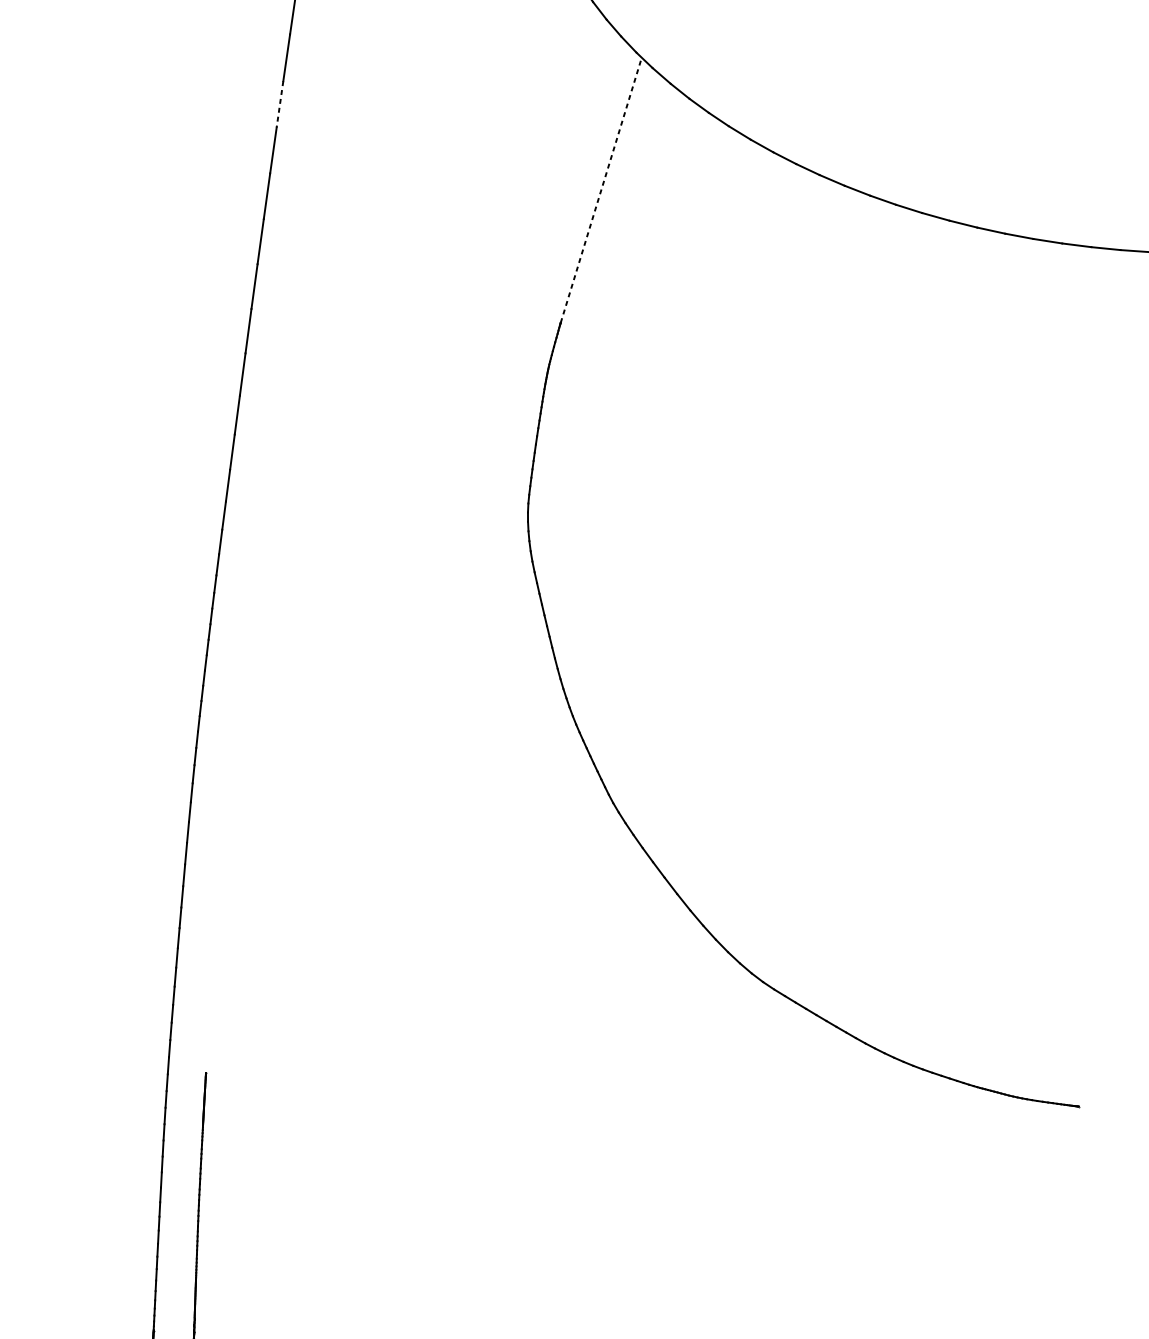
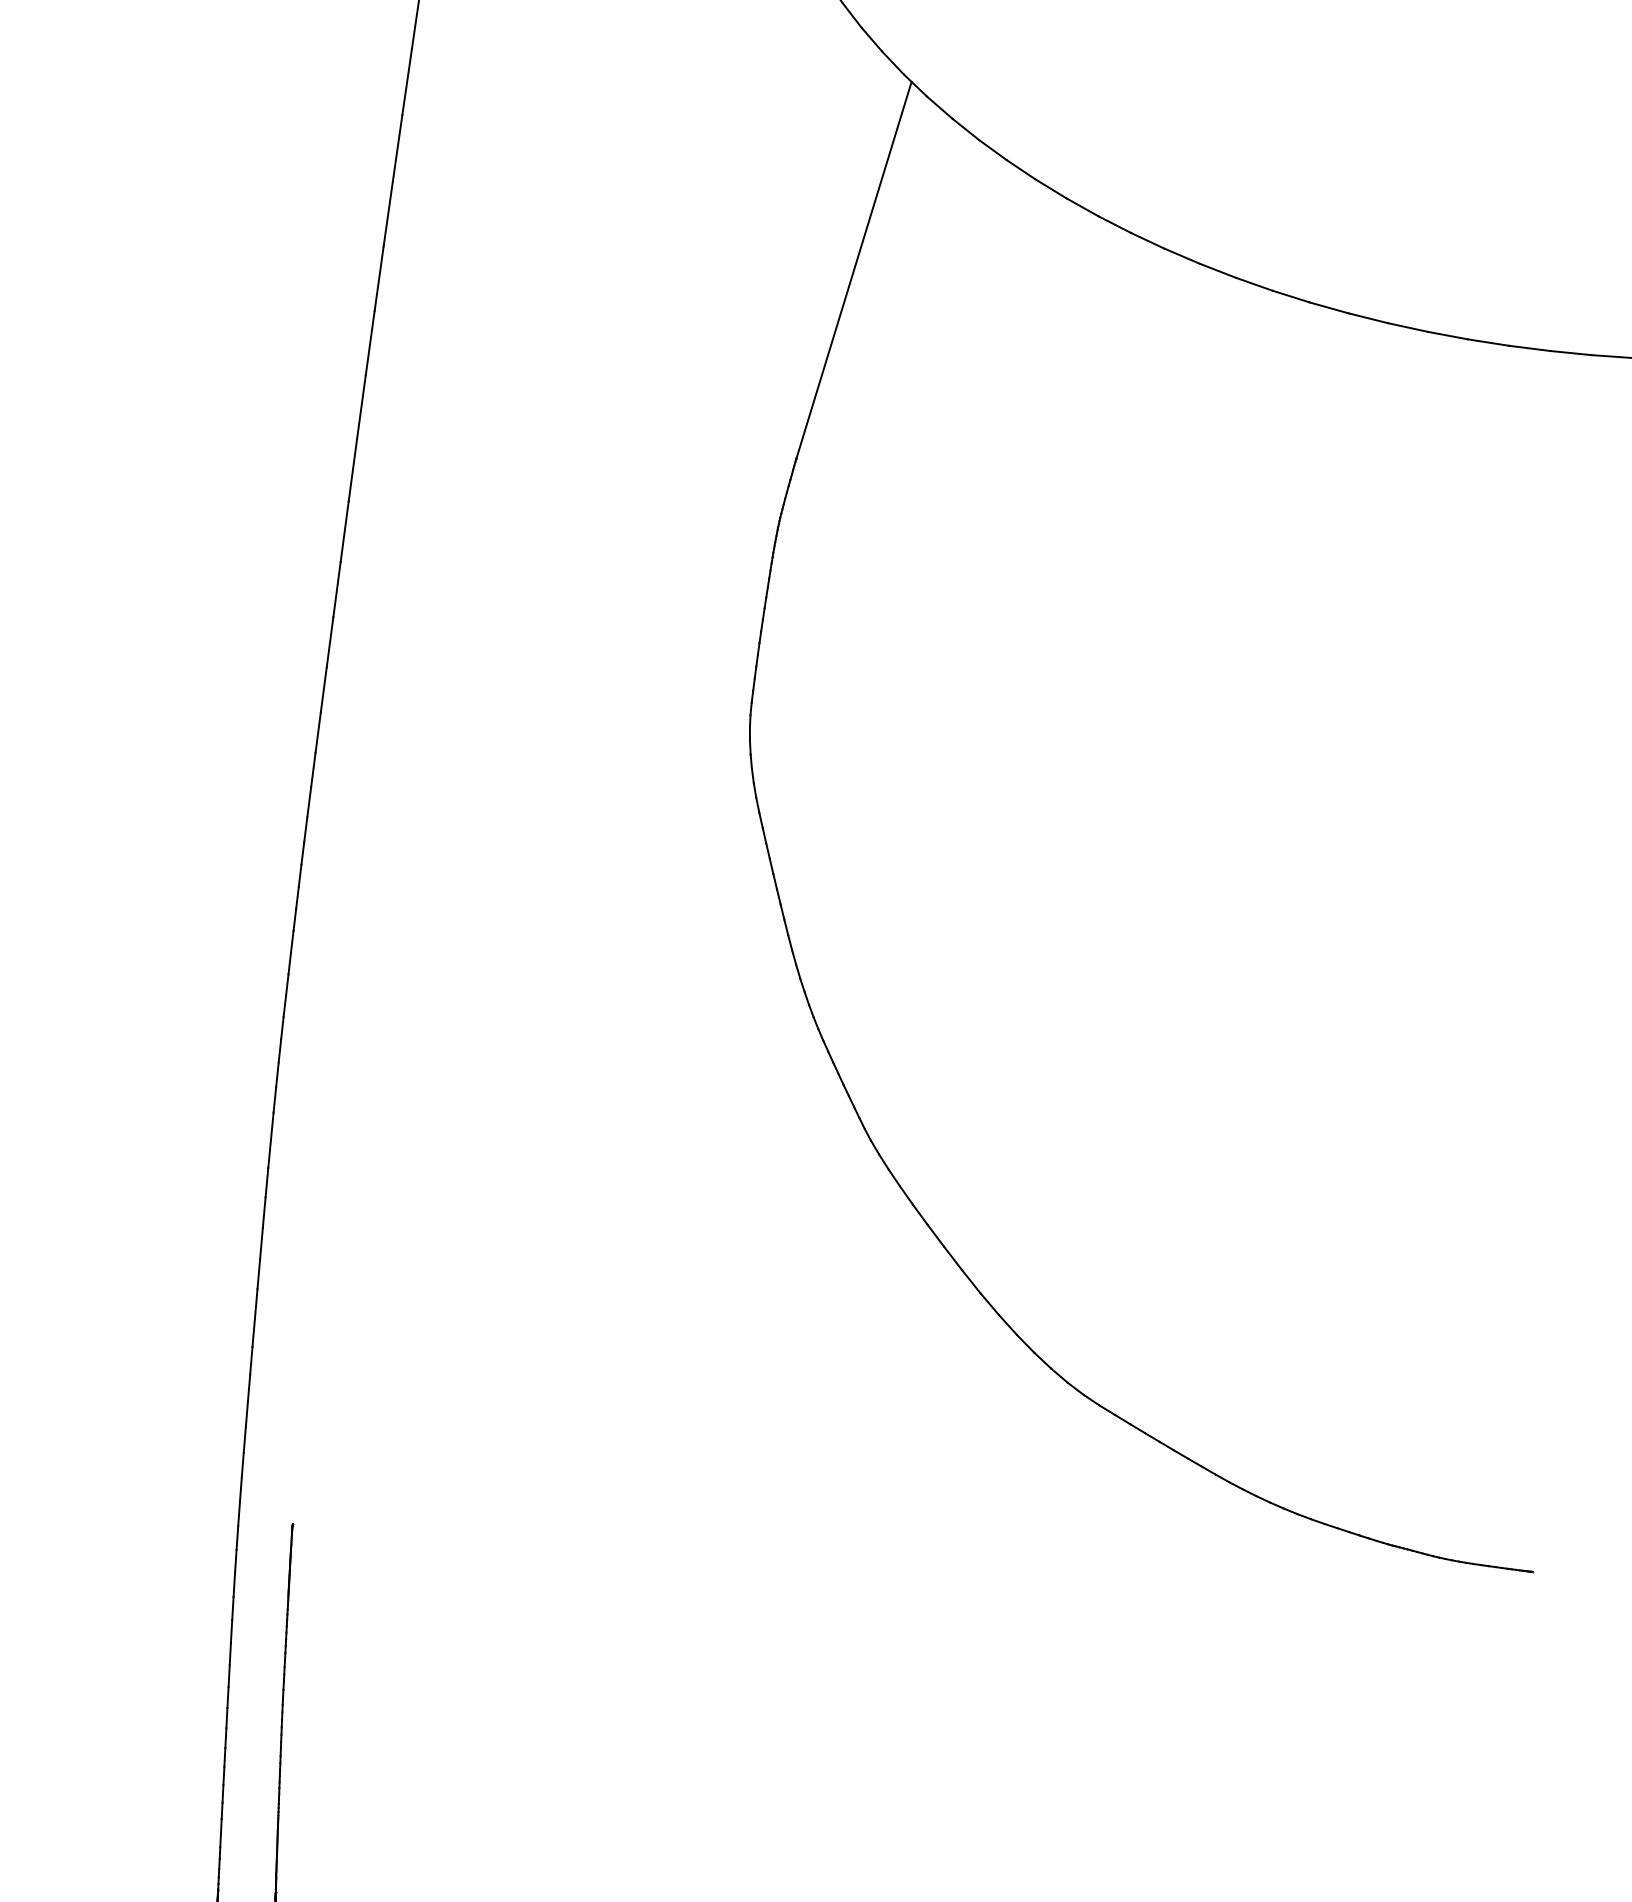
line: (279, 104) -> (397, 148), dashed -> solid
line: (600, 190) -> (853, 270), dashed -> solid

